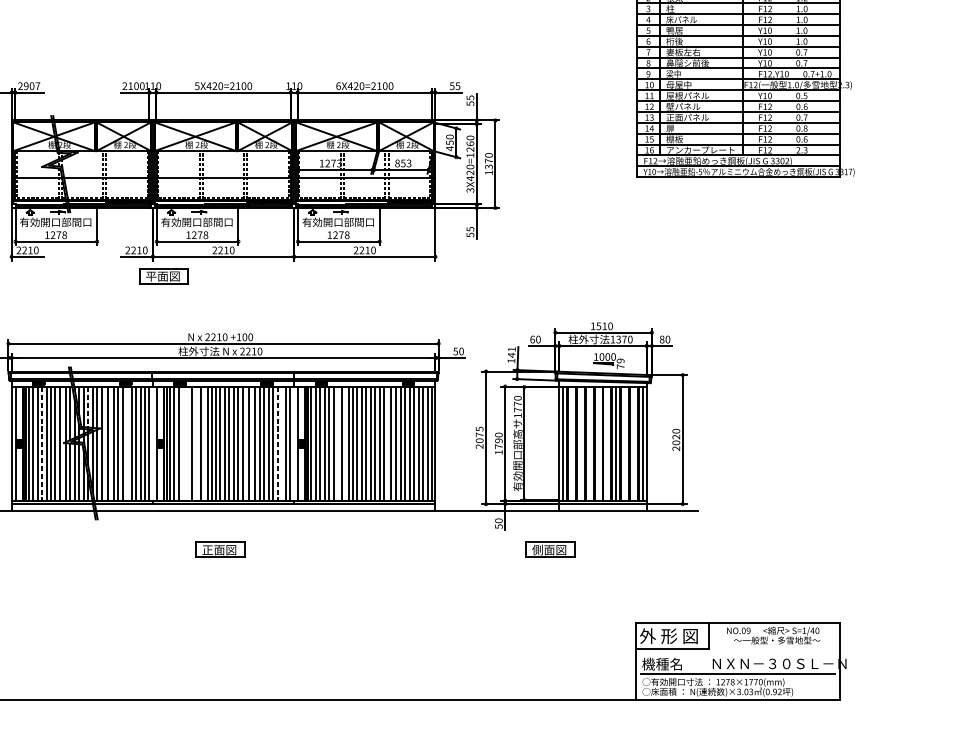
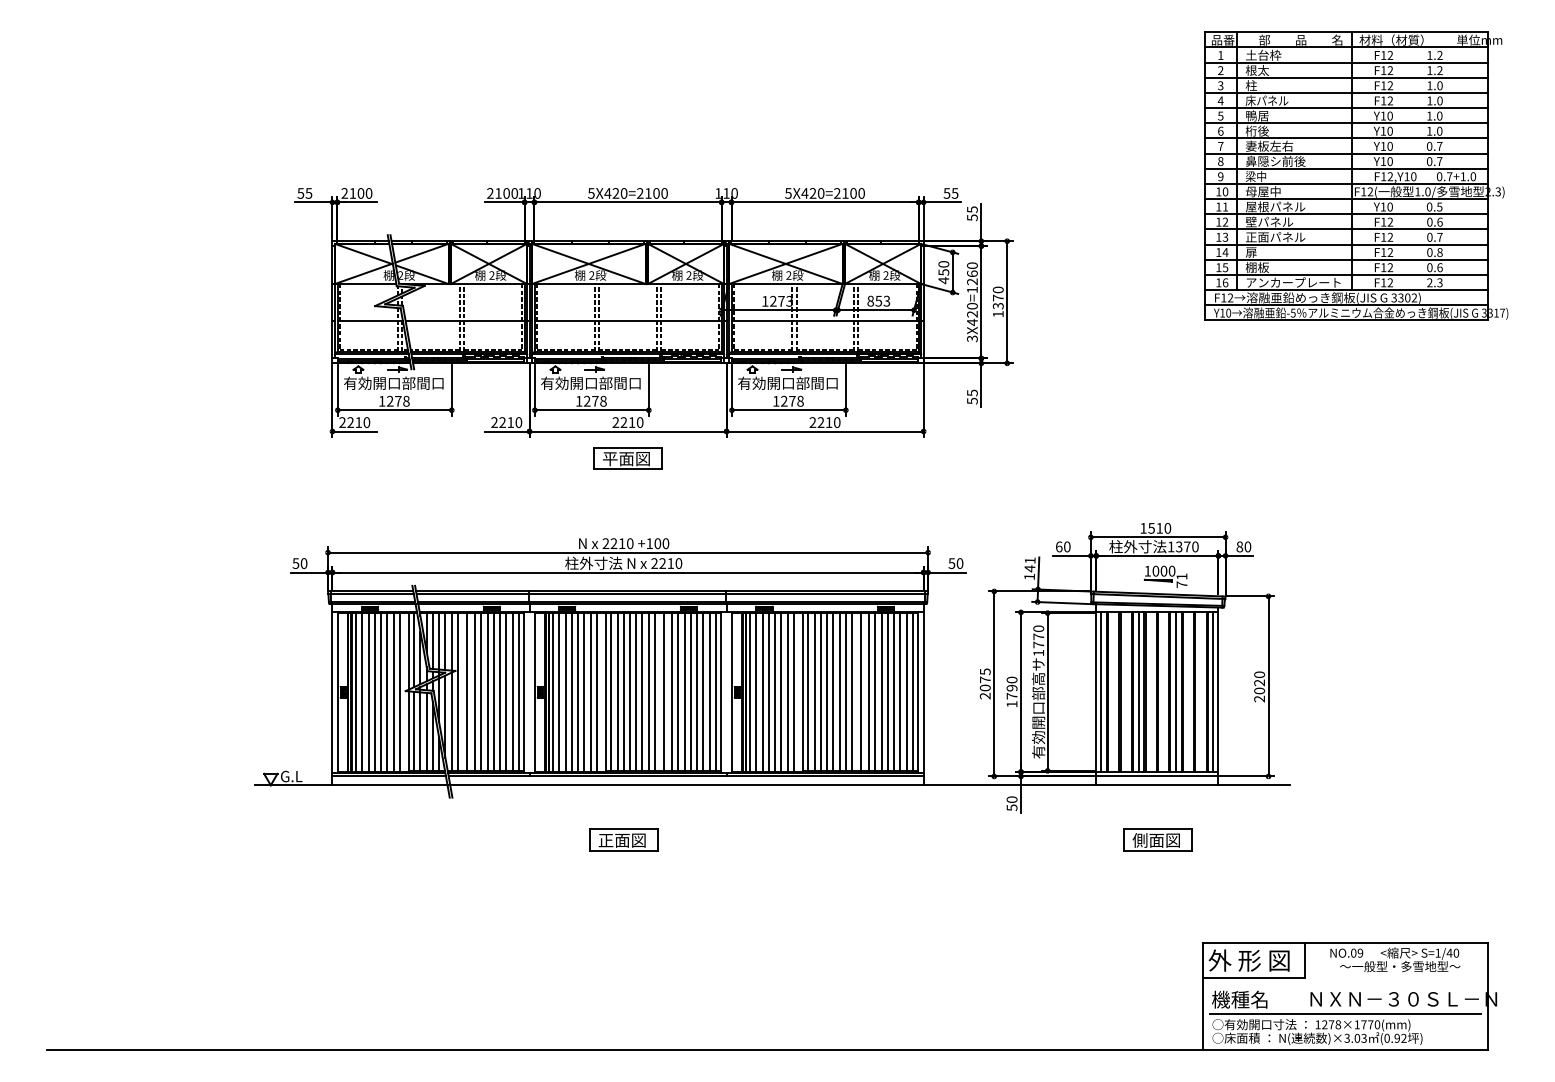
text: (31, 86) -> (360, 193), 2907 -> 2100
text: (338, 86) -> (788, 193), 6X420=2100 -> 5X420=2100
part: (163, 276) -> (627, 458), moved
text: (620, 360) -> (1181, 576), 79 -> 71
line: (88, 407) -> (439, 641), dashed -> solid
line: (127, 443) -> (493, 692), added
line: (183, 443) -> (571, 692), added
line: (188, 443) -> (578, 692), added
line: (196, 443) -> (590, 692), added
line: (277, 443) -> (703, 692), dashed -> solid
line: (281, 443) -> (709, 692), added
line: (337, 443) -> (787, 692), added
line: (589, 443) -> (1138, 692), added
line: (41, 444) -> (374, 693), dashed -> solid
part: (550, 549) -> (1157, 839), moved

